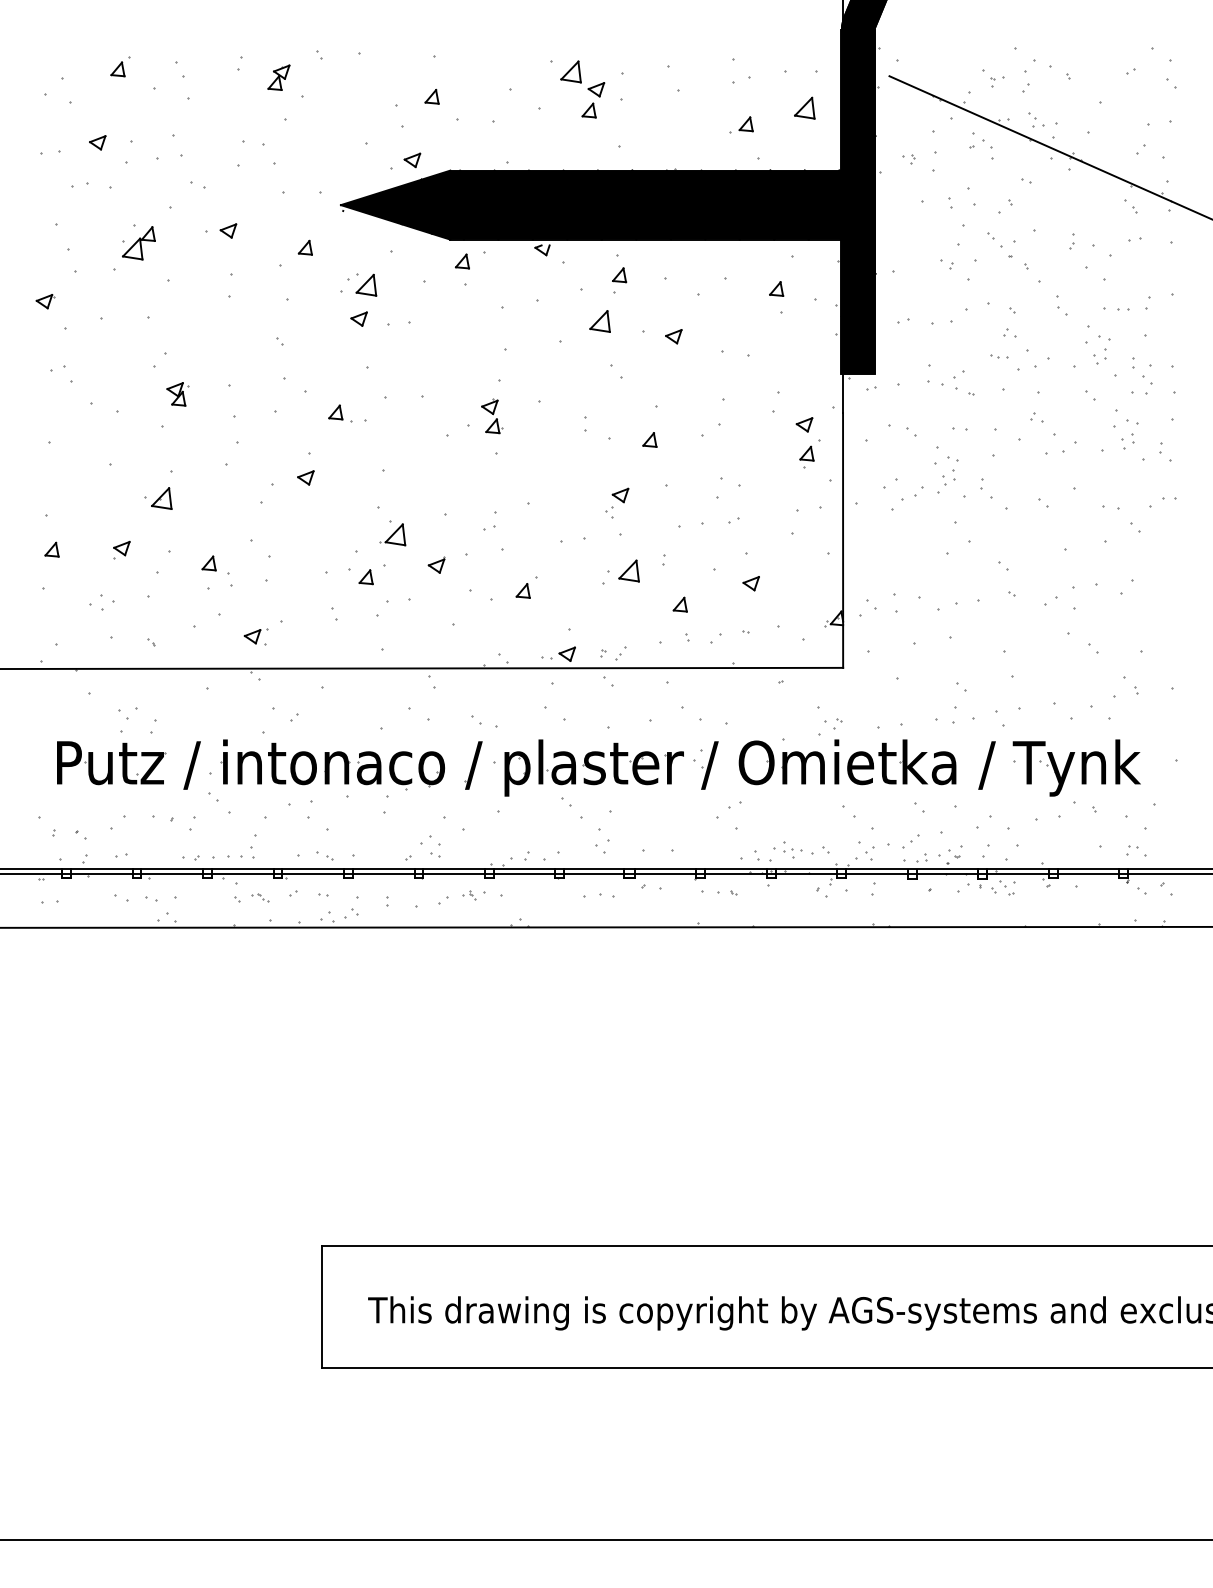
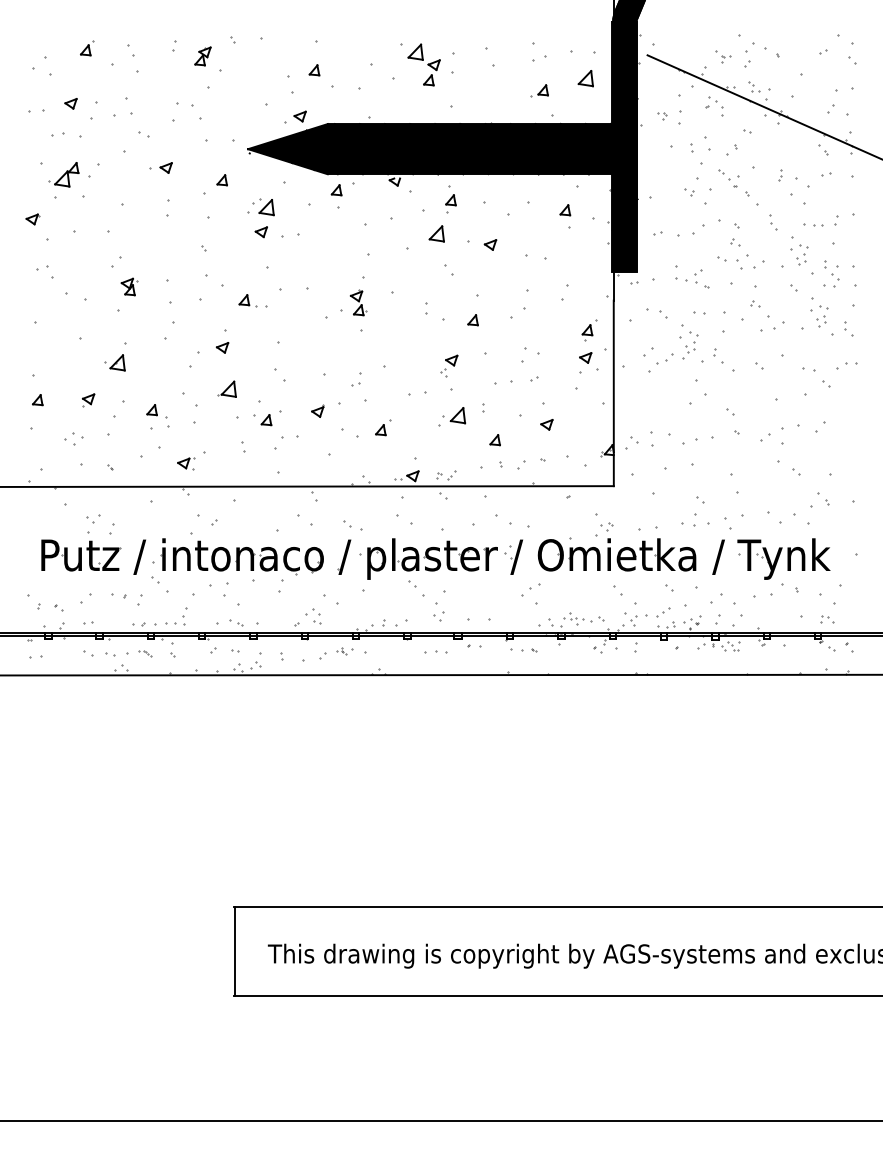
part: (138, 243) -> (66, 174), moved
part: (999, 356) -> (727, 259), size x1.6
part: (804, 424) -> (585, 357), moved
part: (392, 534) -> (226, 389), moved
part: (260, 897) -> (145, 653), moved

